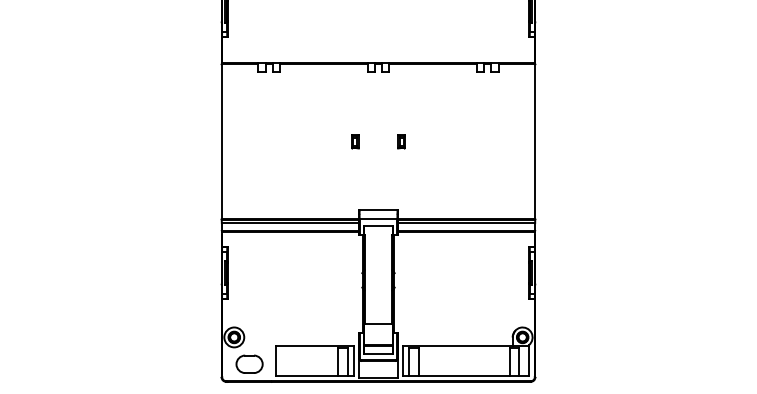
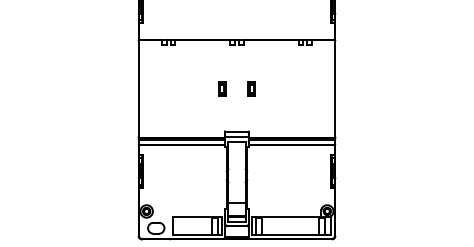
part: (355, 141) -> (222, 88), size x1.6
part: (401, 141) -> (251, 88), size x1.6

